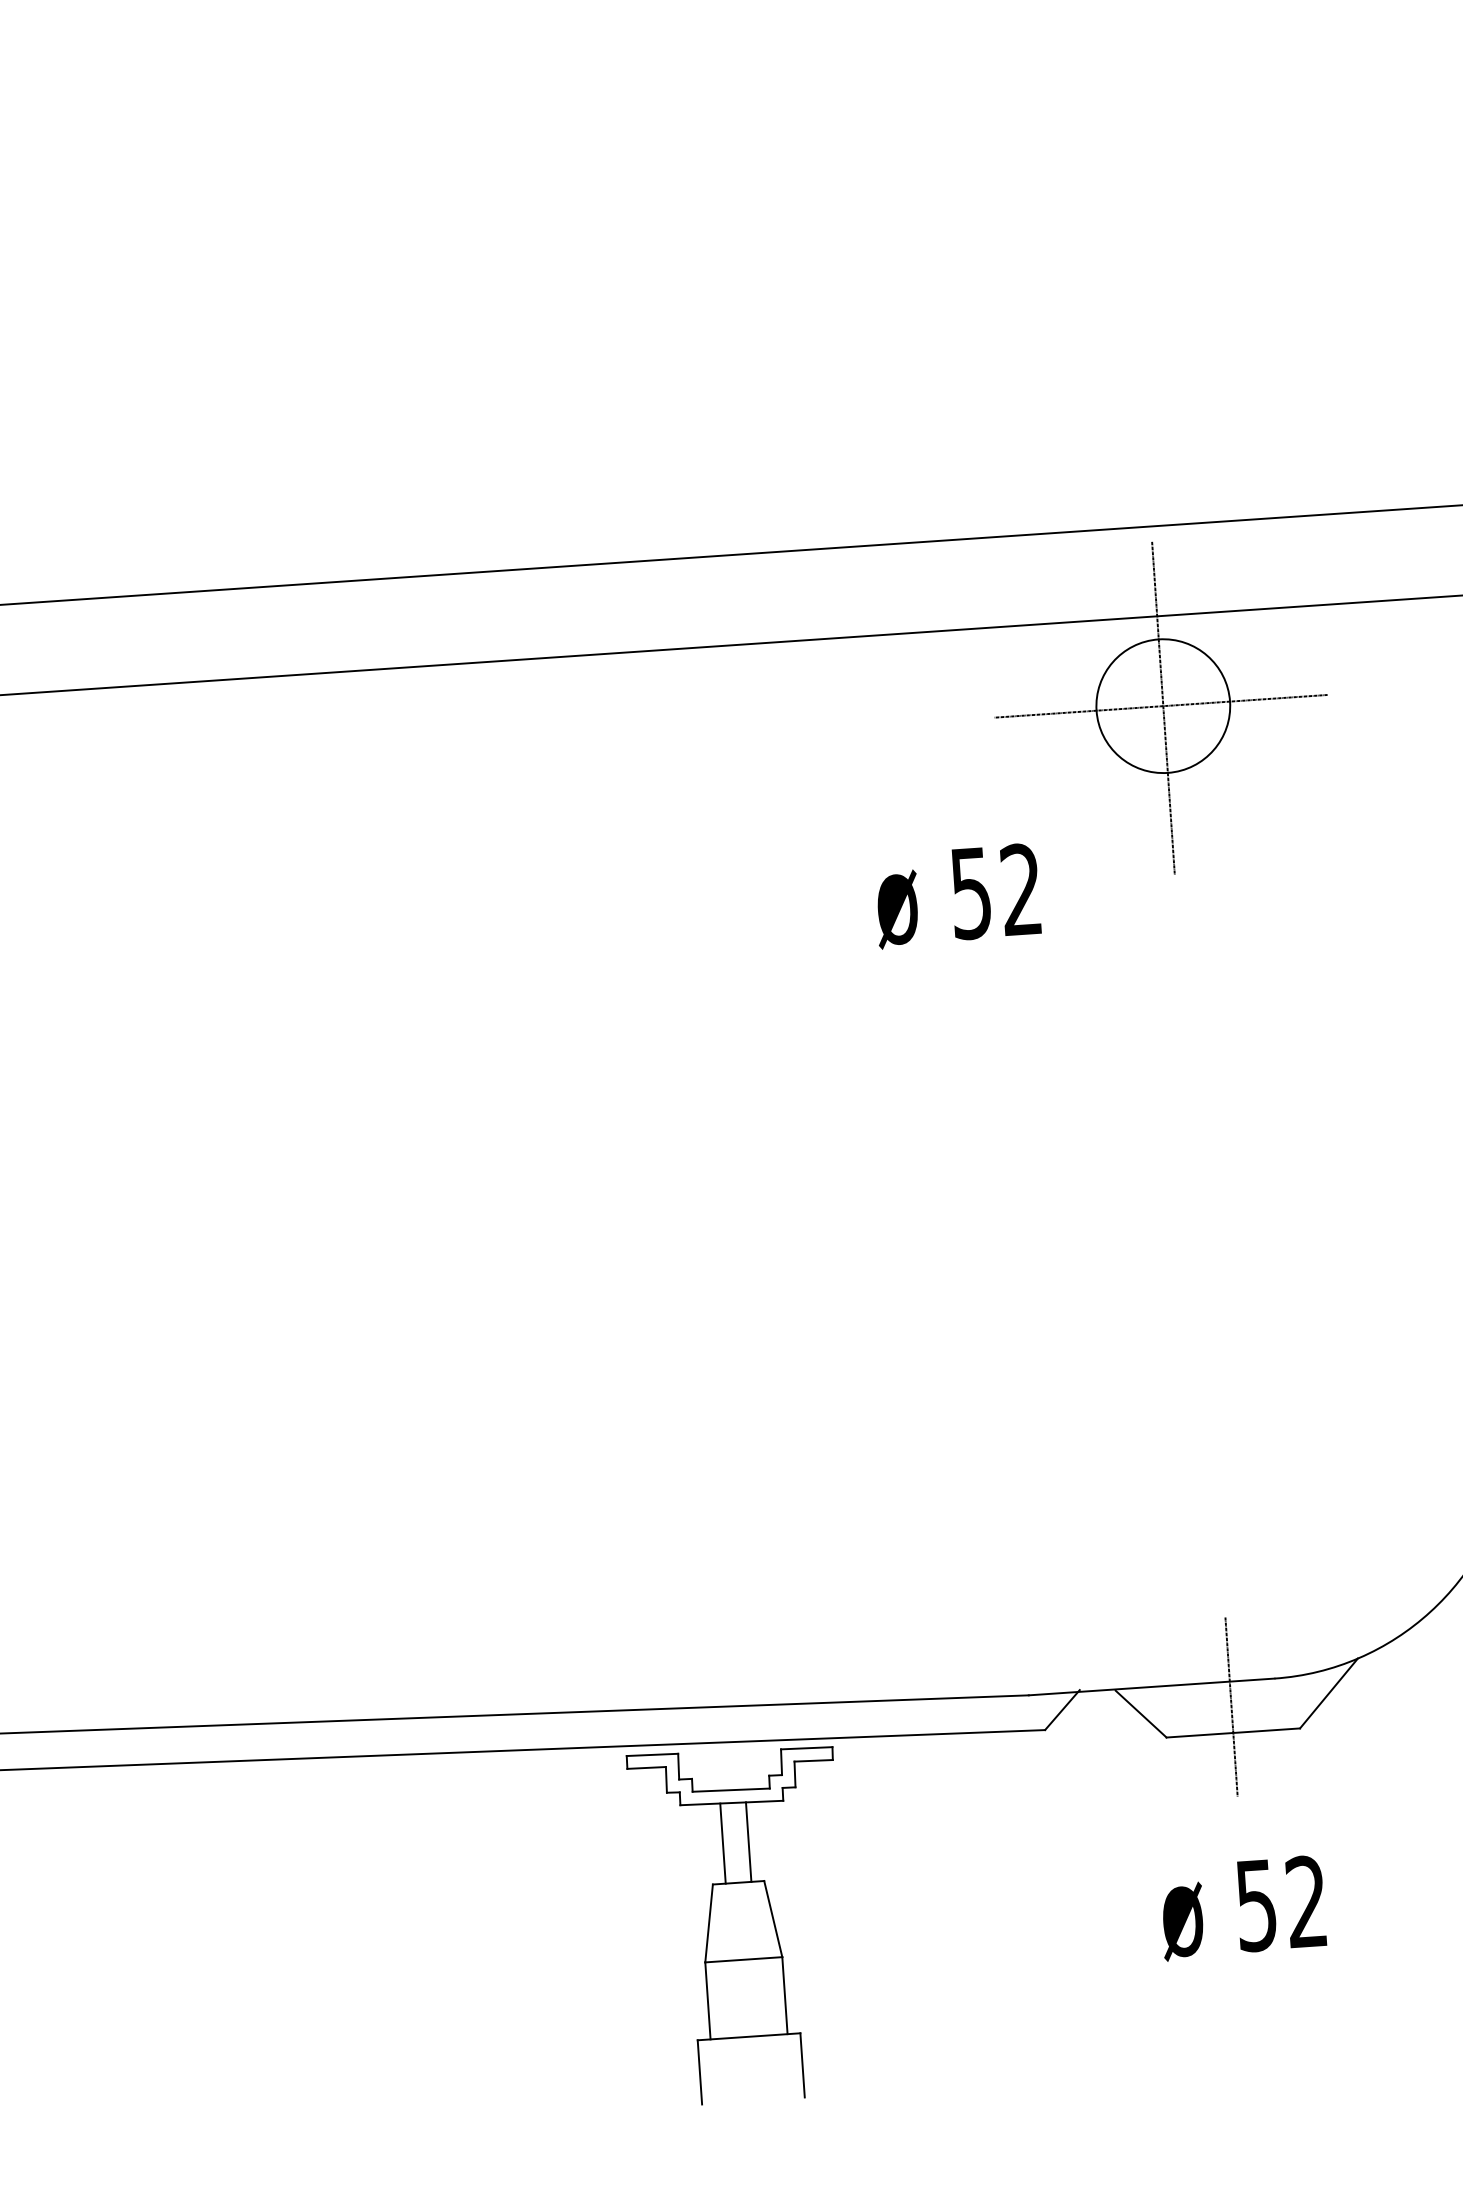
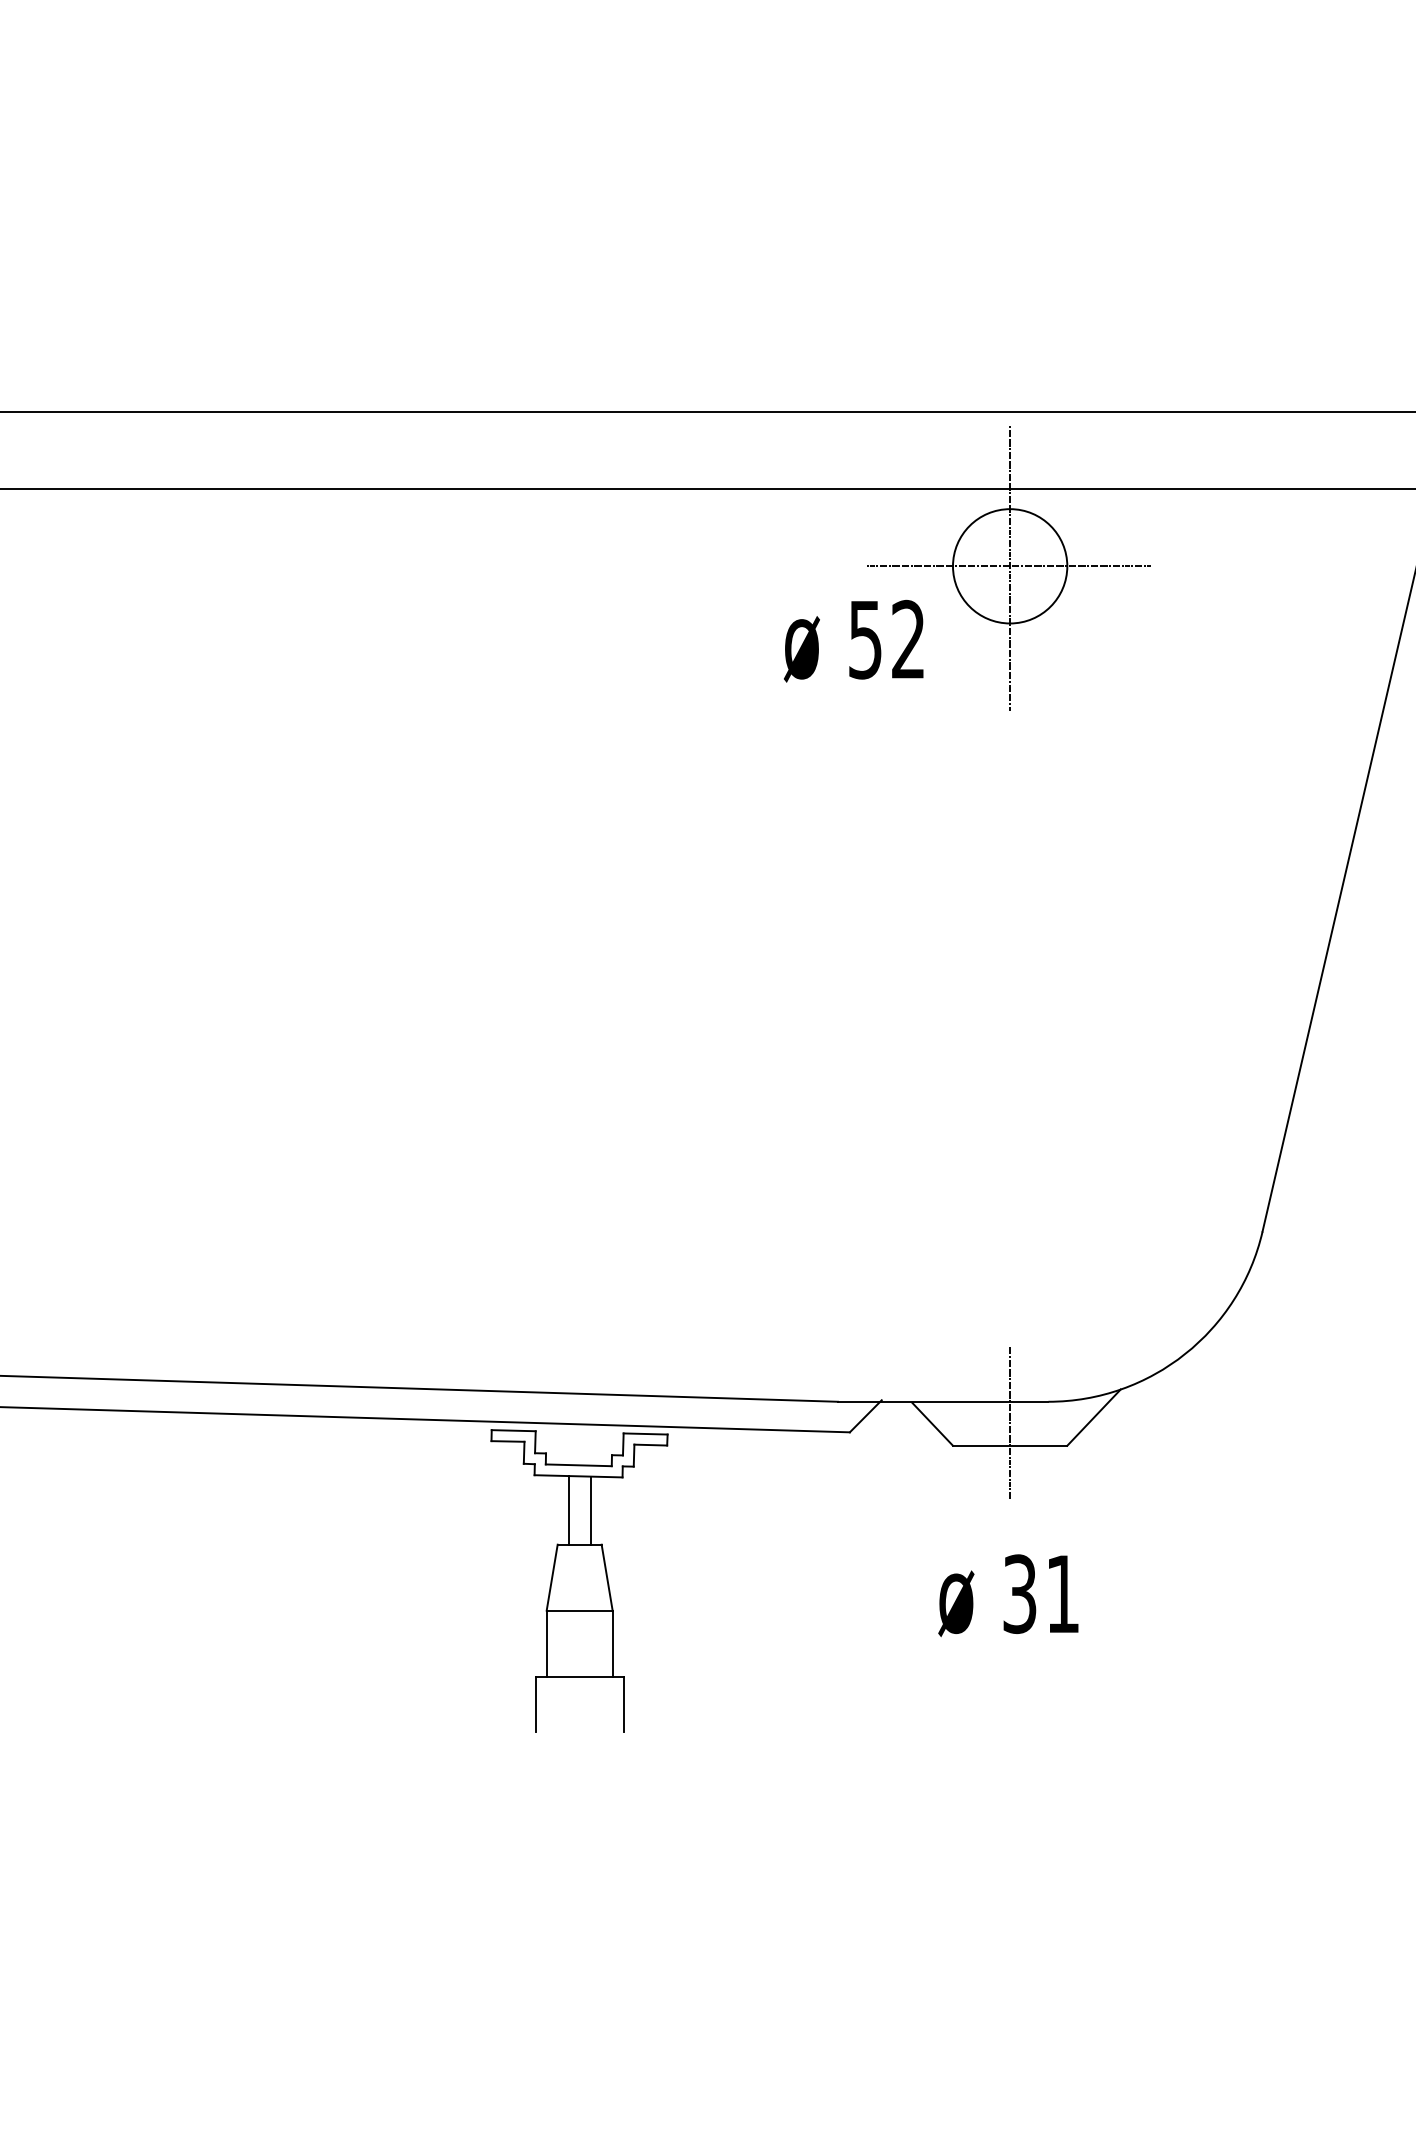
text: (957, 895) -> (853, 640), moved
text: (1281, 1902) -> (1041, 1593), 52 -> 31

